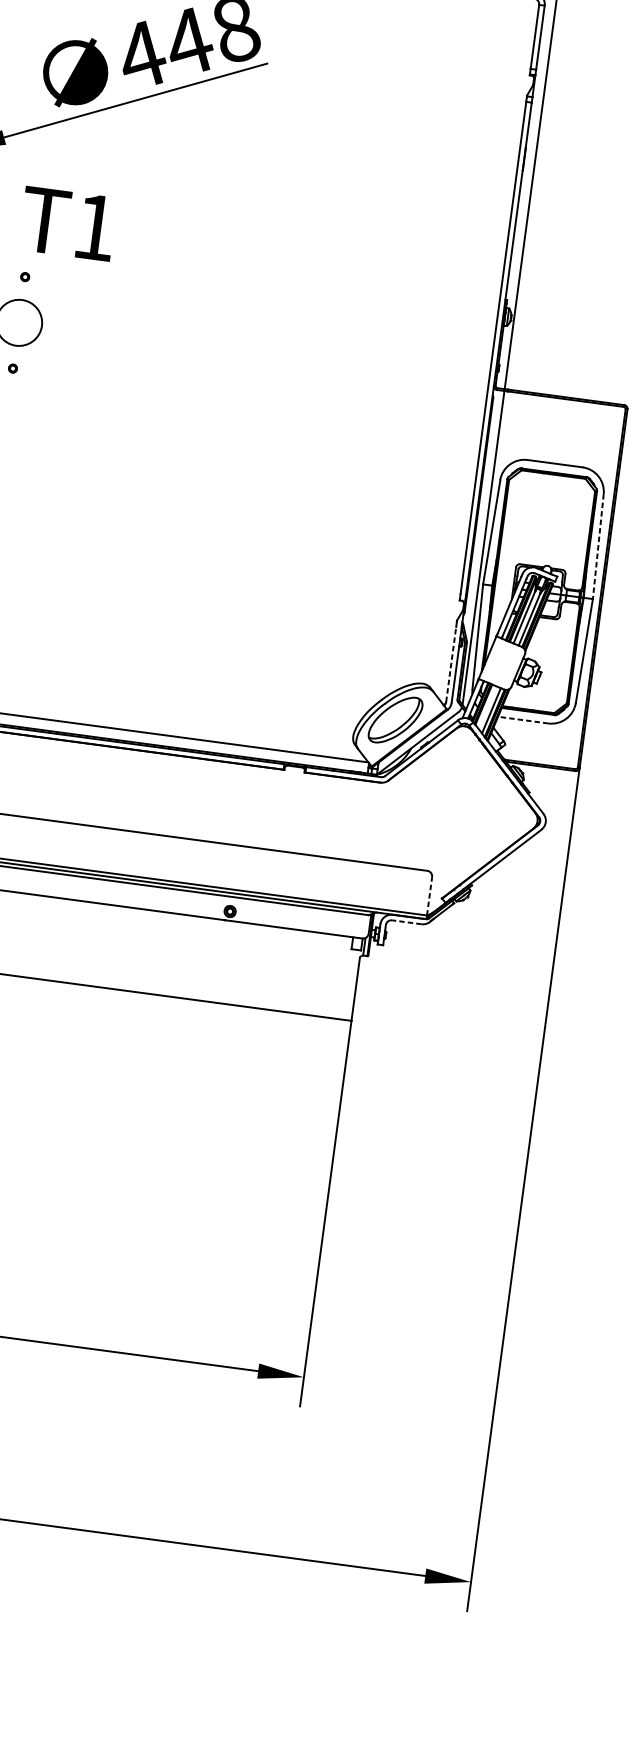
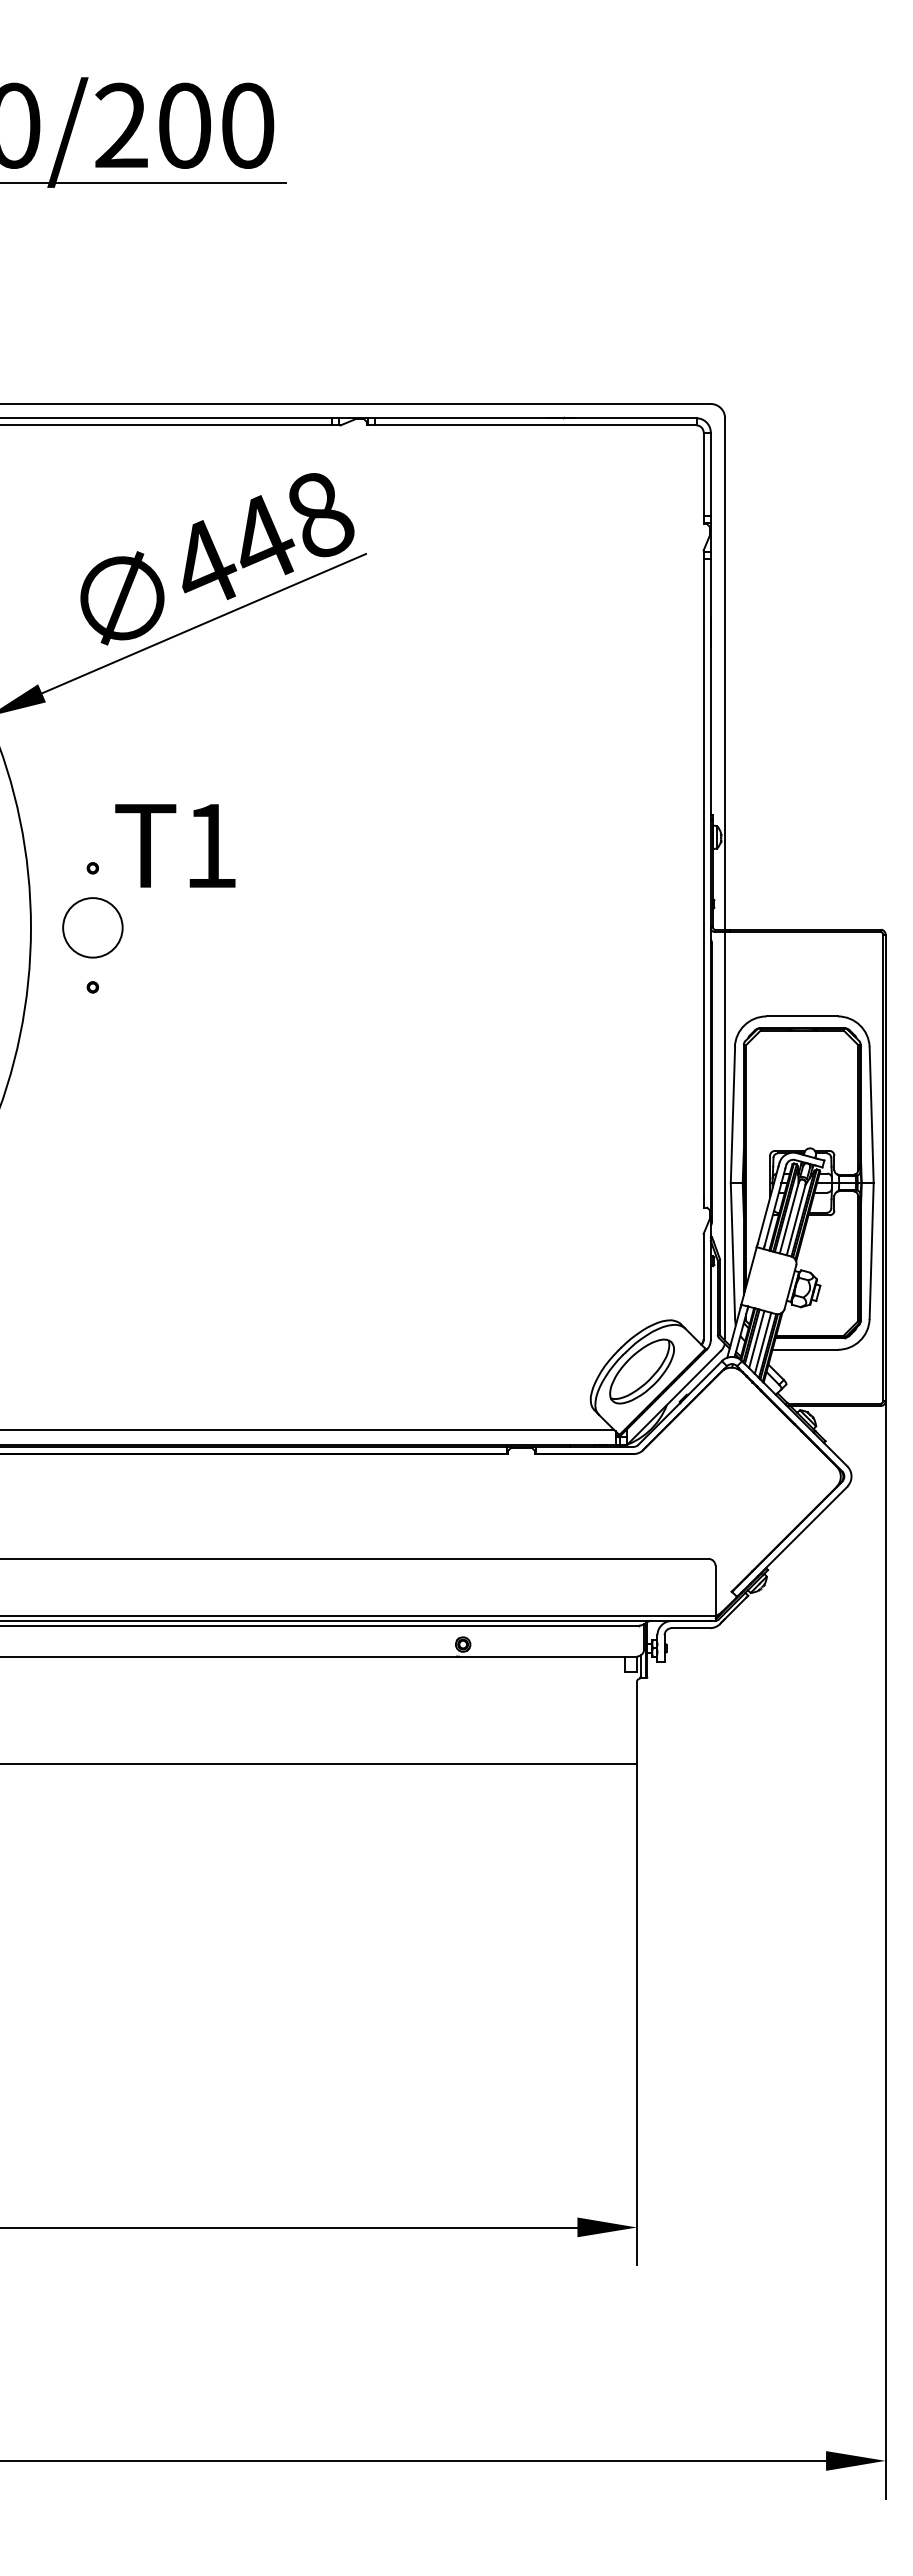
text: (68, 223) -> (175, 845), moved
line: (598, 546) -> (871, 1115), dashed -> solid
line: (451, 664) -> (703, 1290), dashed -> solid
line: (486, 707) -> (756, 1339), added
line: (523, 719) -> (805, 1349), dashed -> solid
line: (429, 895) -> (715, 1590), dashed -> solid
line: (406, 922) -> (690, 1628), dashed -> solid

